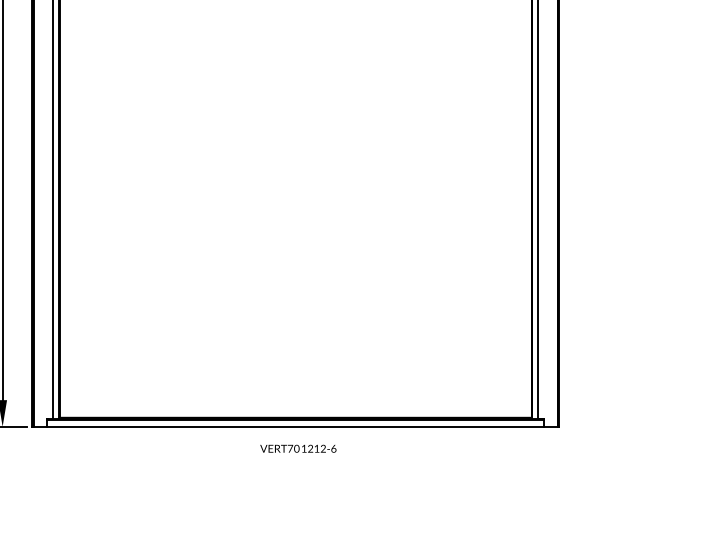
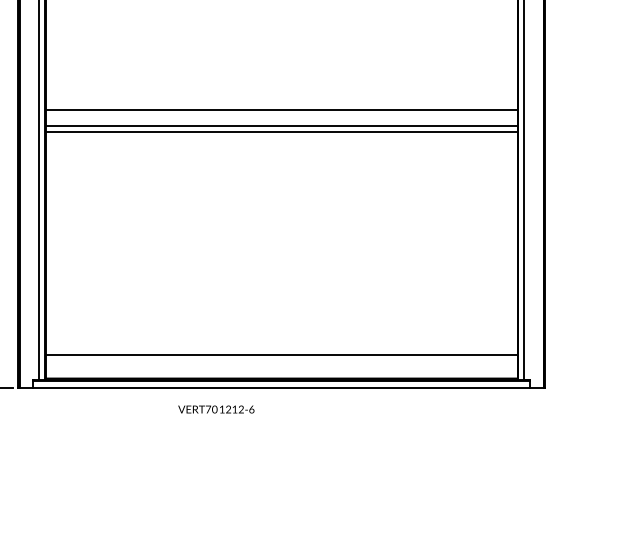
line: (295, 149) -> (281, 110), added
line: (295, 164) -> (281, 125), added
line: (295, 171) -> (281, 132), added
line: (295, 394) -> (281, 355), added
text: (298, 448) -> (216, 409), moved

